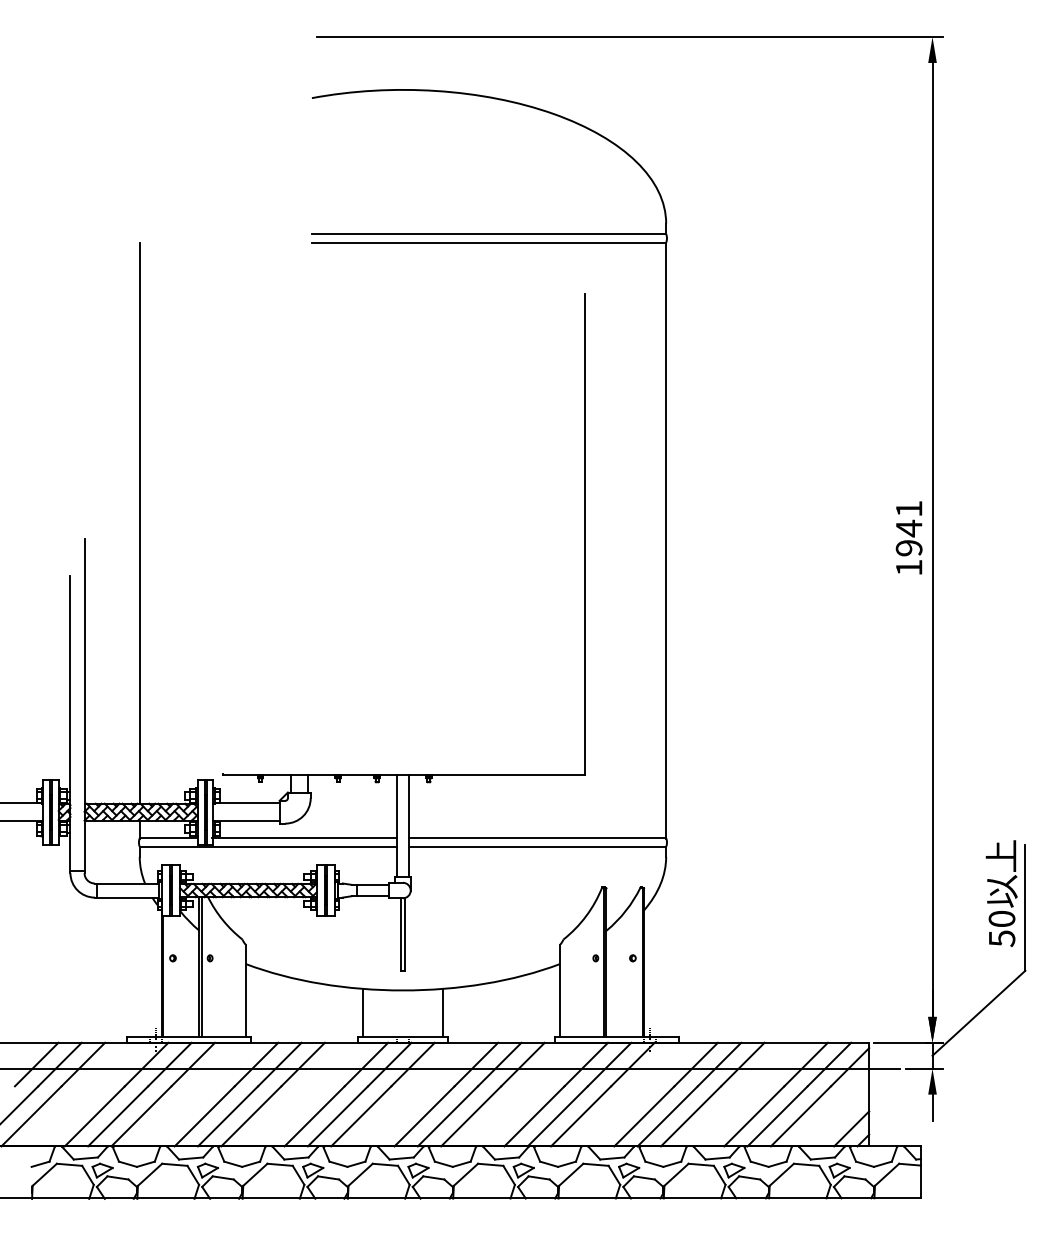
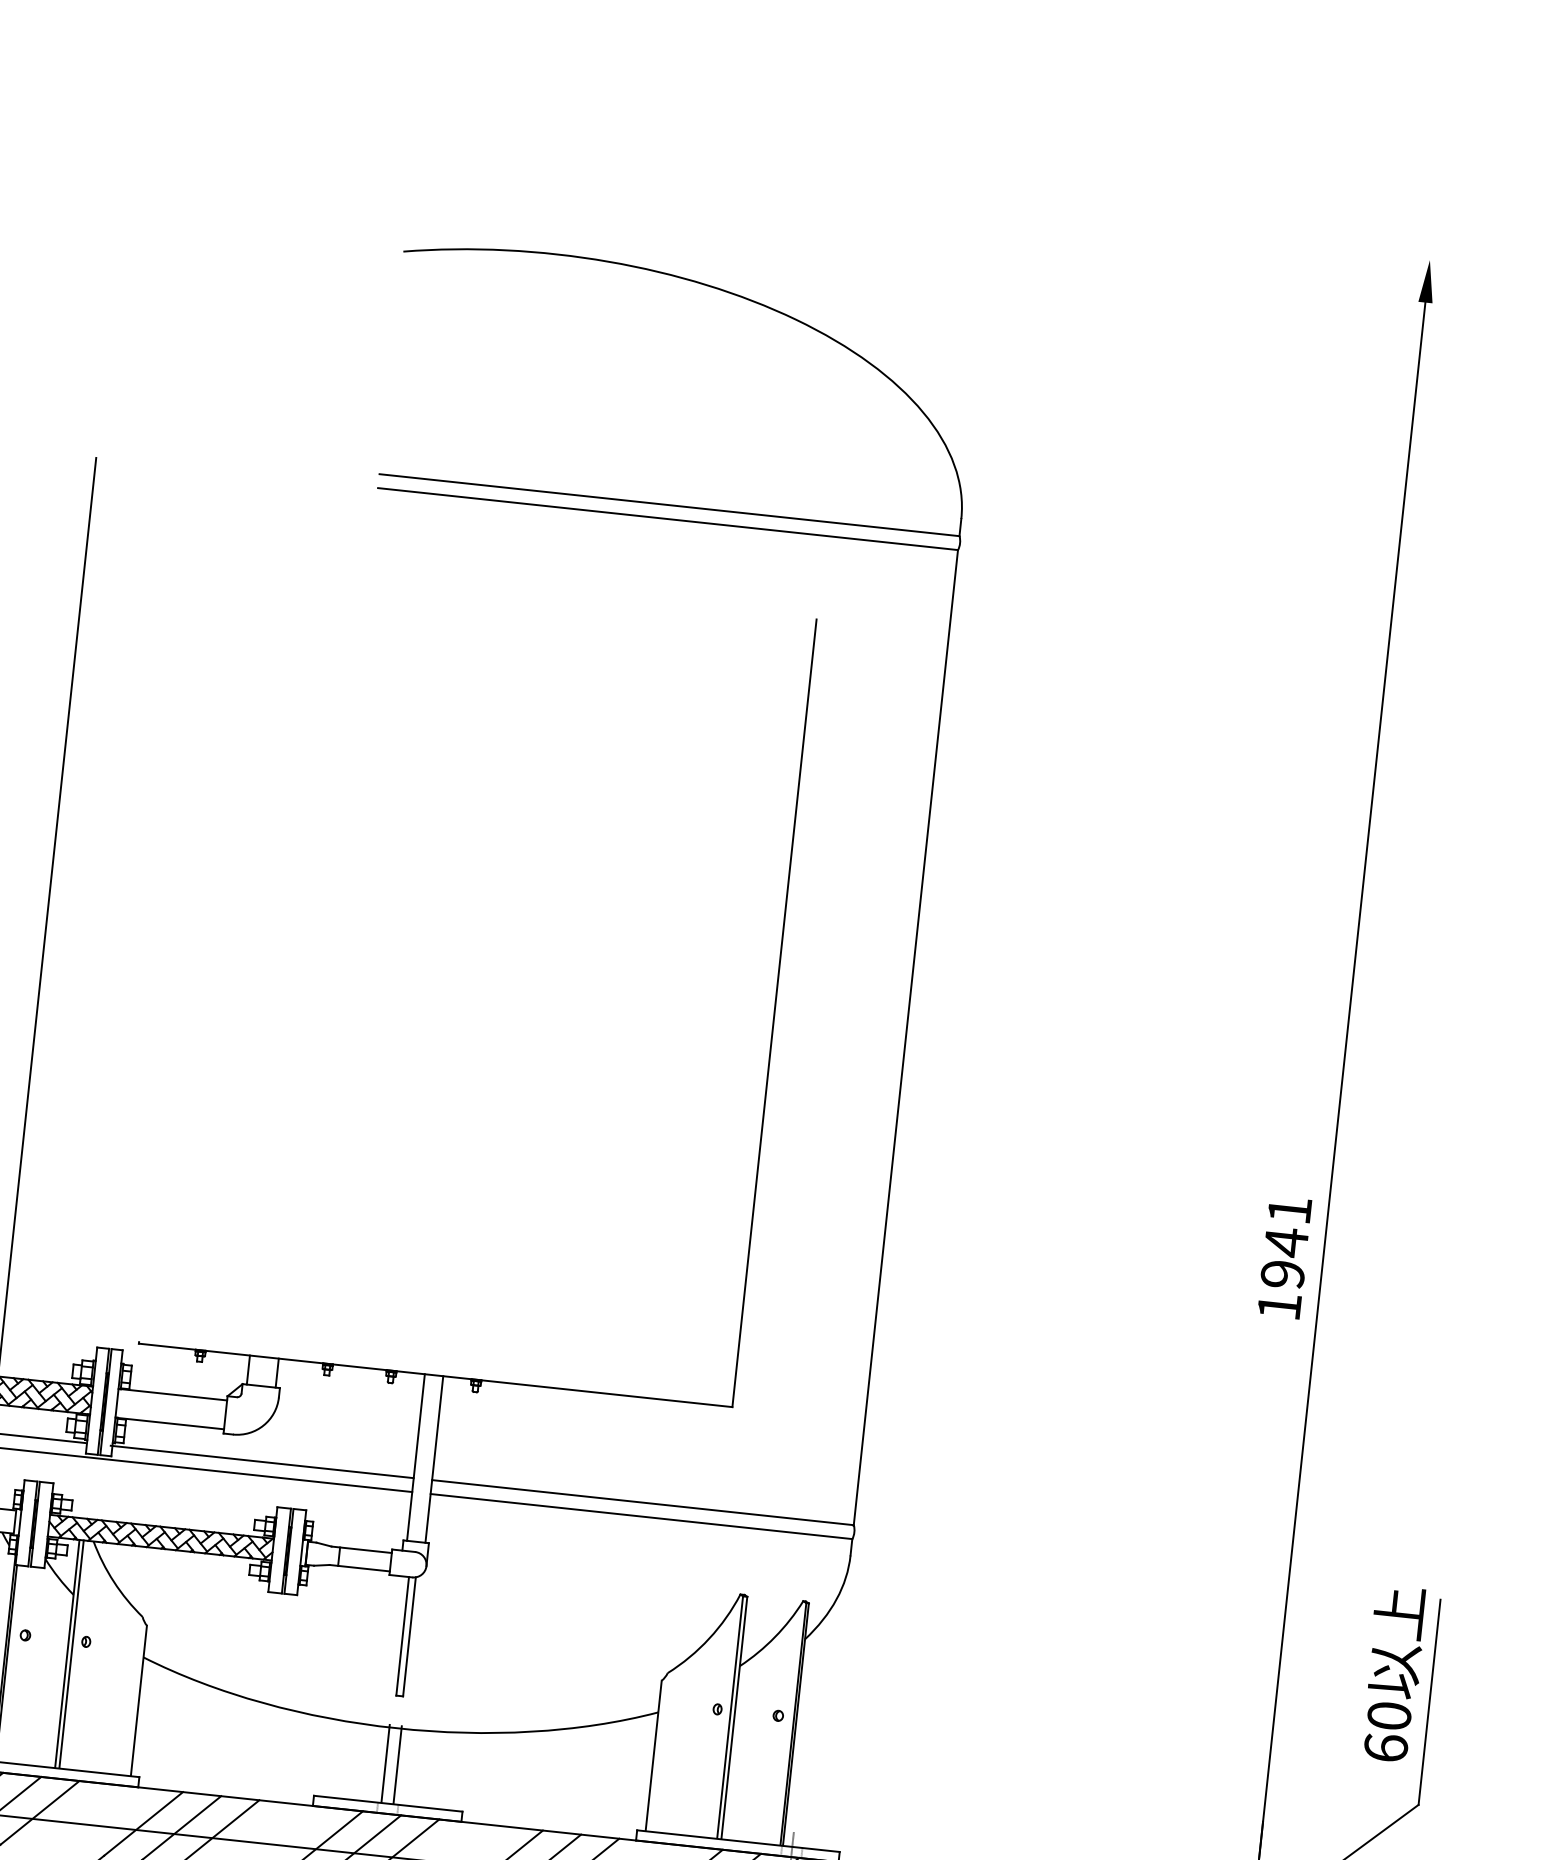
line: (629, 37) -> (933, 207), removed
text: (908, 537) -> (1283, 1256), moved
text: (1001, 938) -> (1385, 1747), 50 -> 60
line: (362, 1012) -> (385, 1763), moved
line: (443, 1012) -> (398, 1764), moved

